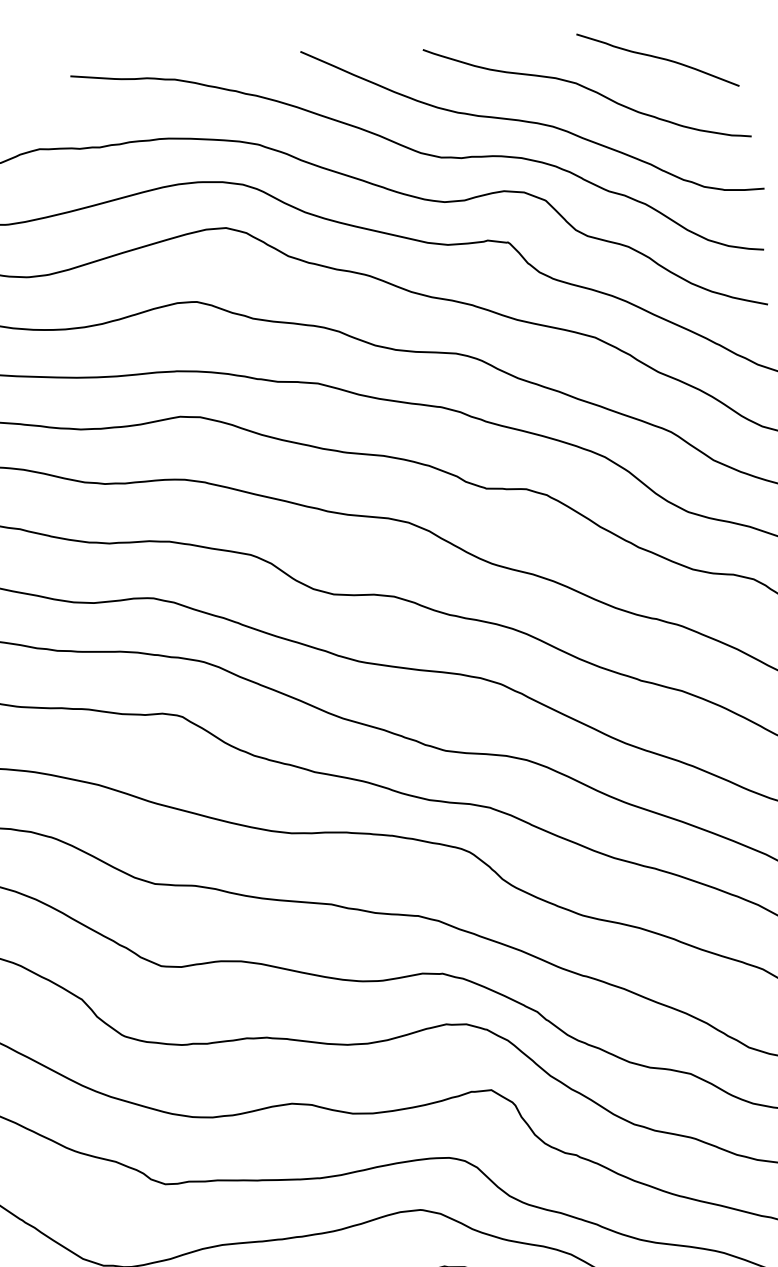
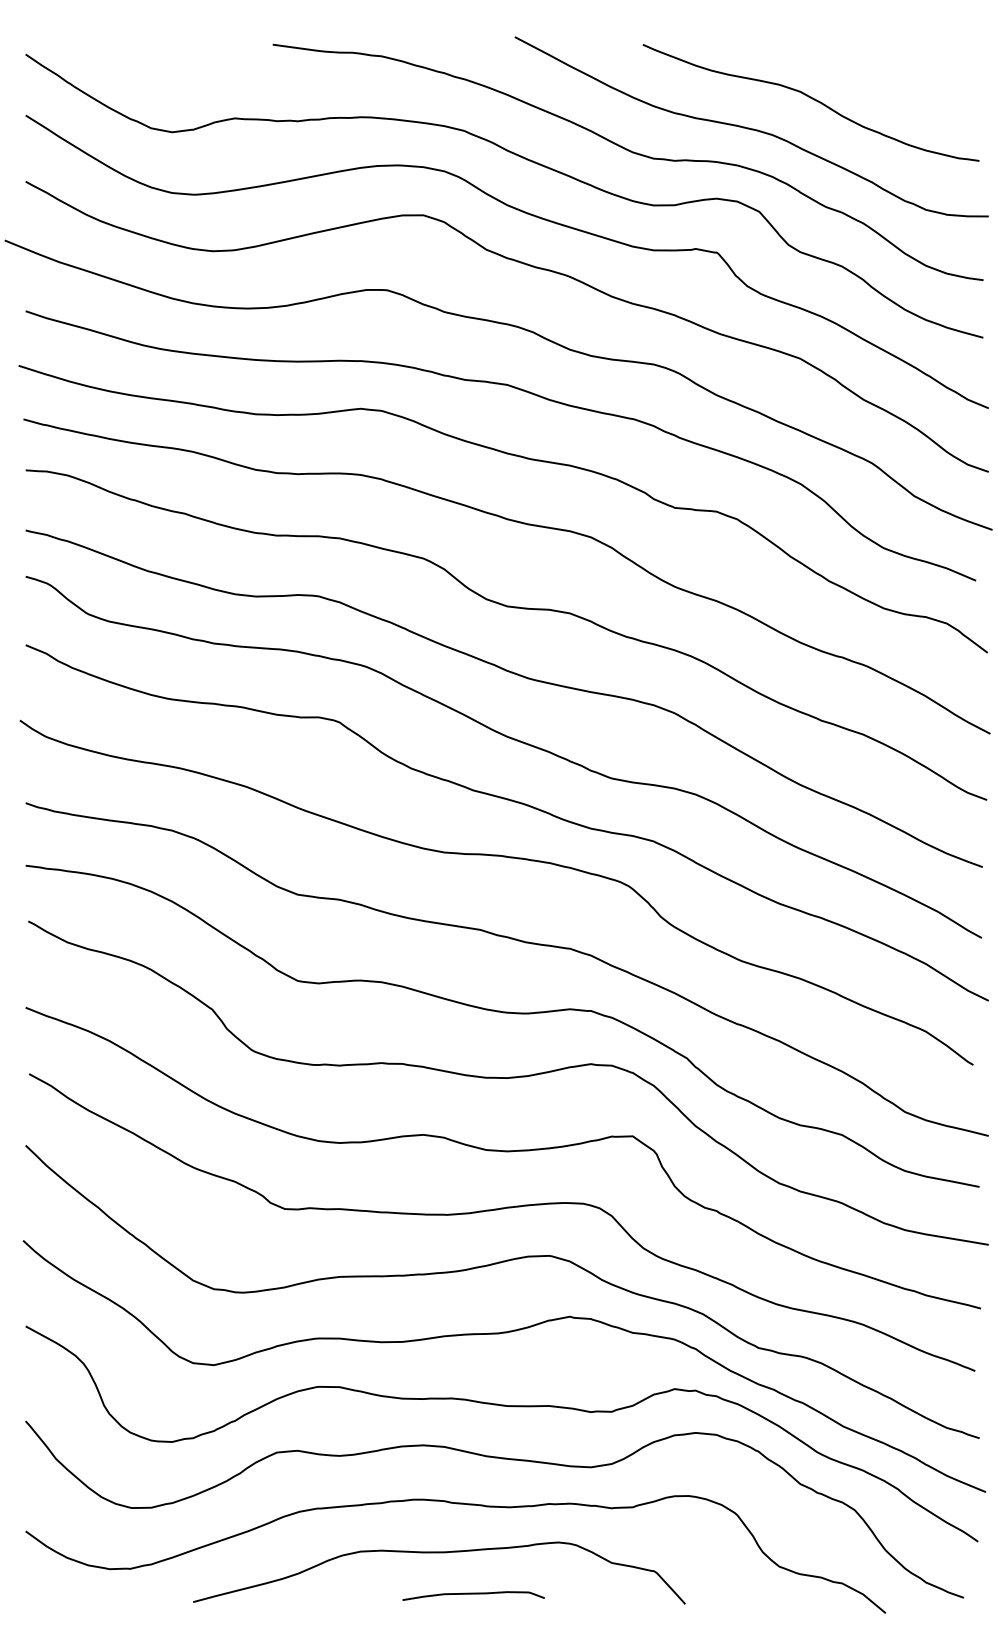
curve: (657, 58) -> (887, 72), removed

